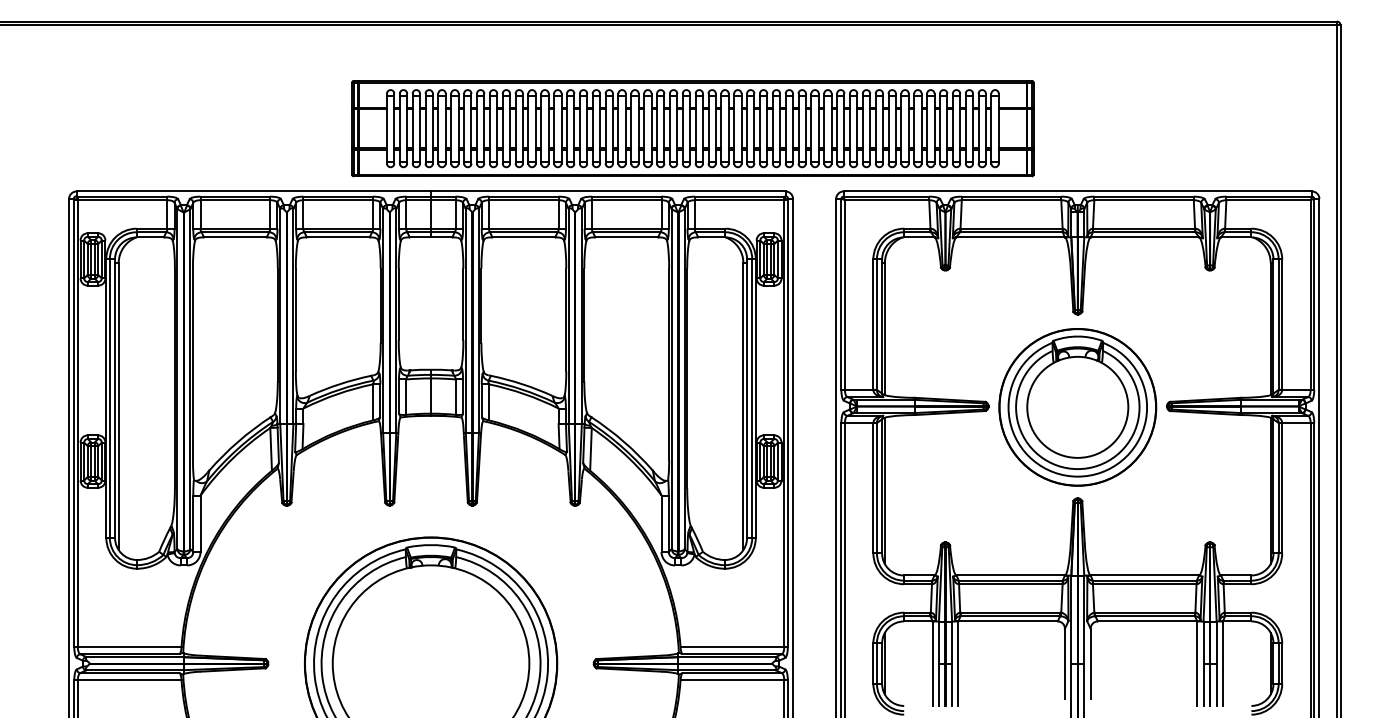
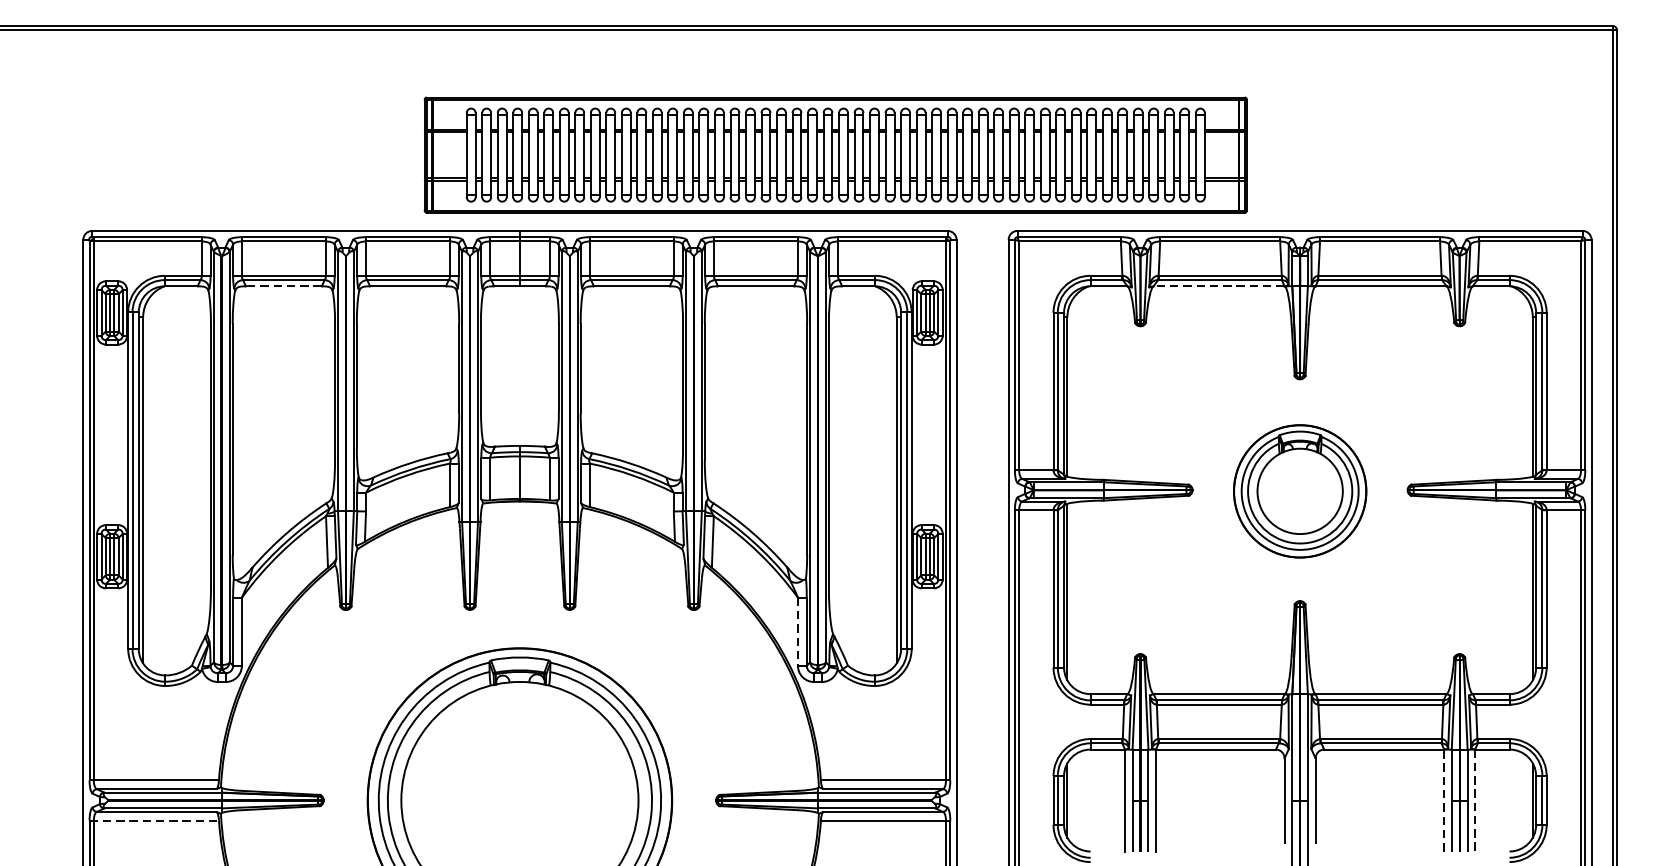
line: (234, 237) -> (282, 286), solid -> dashed
line: (1010, 237) -> (1218, 286), solid -> dashed
part: (1077, 407) -> (1299, 491), size x0.7
line: (661, 524) -> (797, 632), solid -> dashed
line: (1197, 663) -> (1444, 800), solid -> dashed
line: (1222, 664) -> (1474, 801), solid -> dashed
line: (127, 680) -> (153, 820), solid -> dashed

